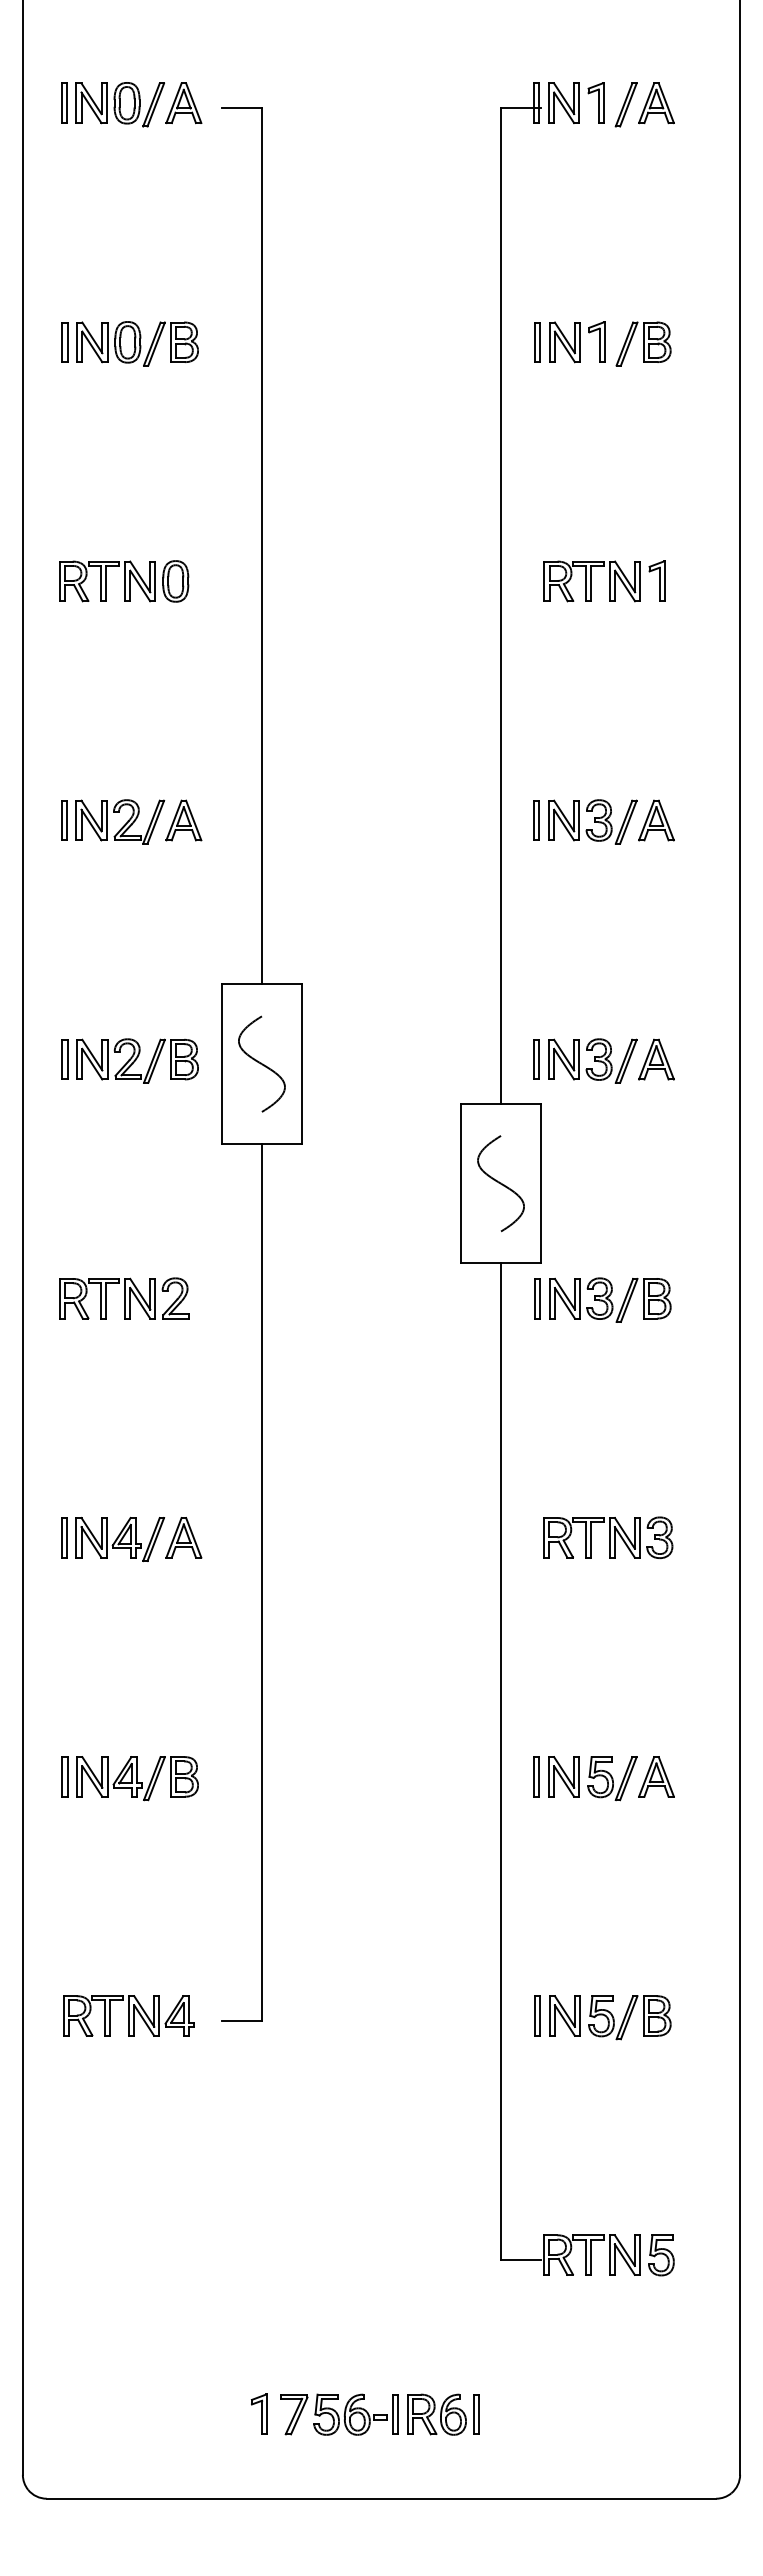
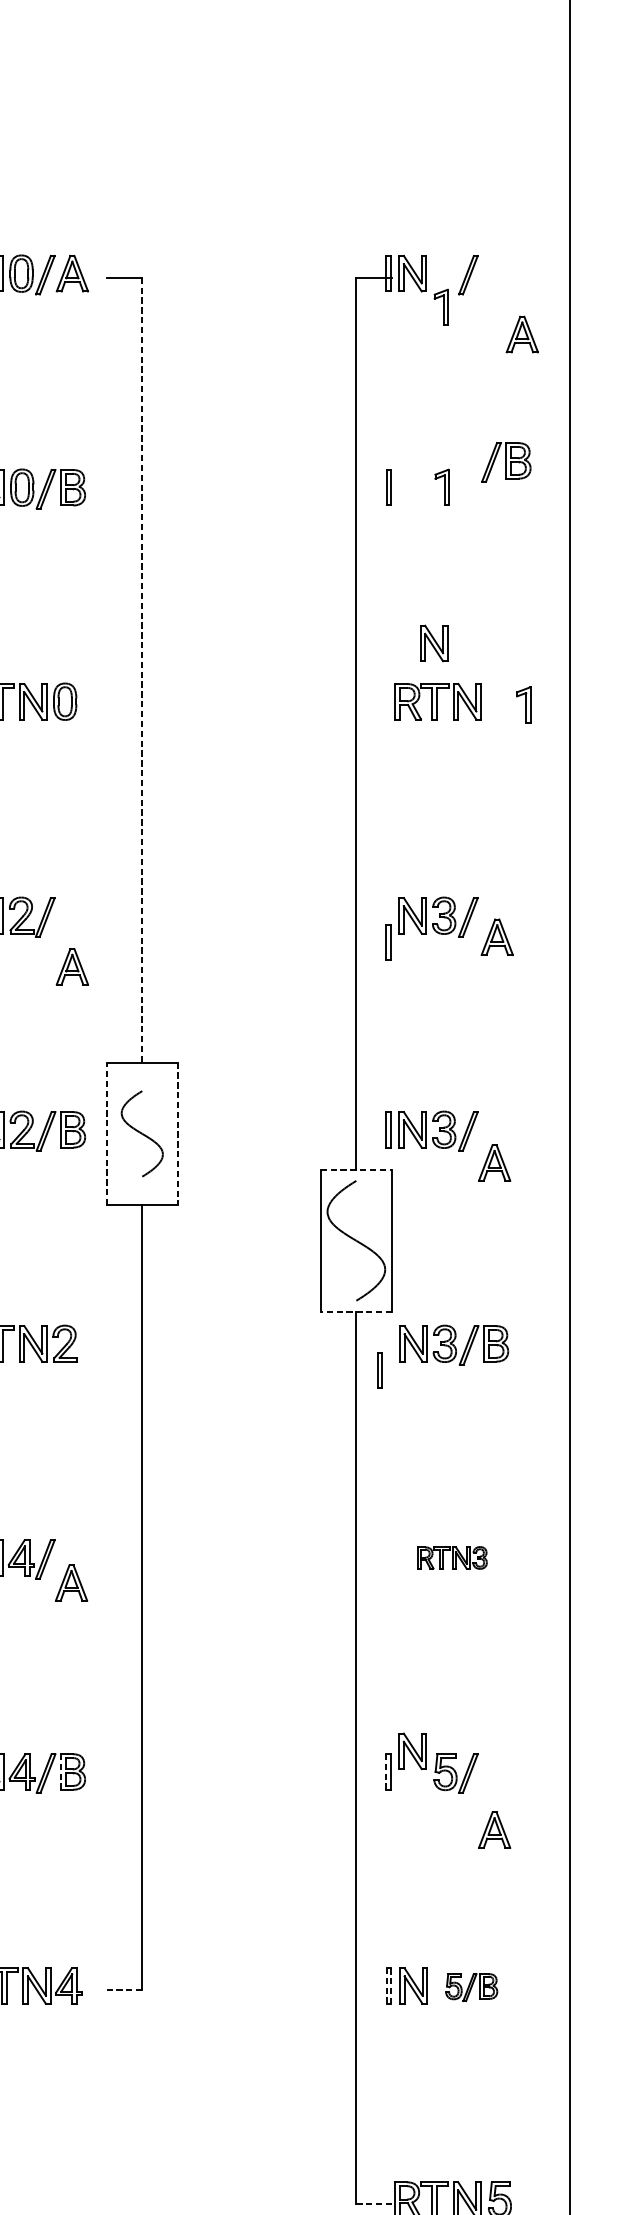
part: (595, 102) -> (440, 307), moved
part: (656, 103) -> (522, 334), moved
part: (564, 342) -> (433, 643), moved
part: (643, 343) -> (506, 461), moved
line: (261, 546) -> (141, 670), solid -> dashed
part: (656, 580) -> (523, 704), moved
part: (183, 820) -> (72, 966), moved
part: (536, 820) -> (388, 942), moved
part: (656, 820) -> (497, 937), moved
part: (656, 1059) -> (494, 1162), moved
line: (222, 1064) -> (107, 1134), solid -> dashed
line: (301, 1064) -> (177, 1134), solid -> dashed
line: (501, 1104) -> (356, 1170), solid -> dashed
part: (500, 1183) -> (355, 1240), size x1.4
line: (501, 1263) -> (356, 1312), solid -> dashed
part: (537, 1298) -> (380, 1370), moved
part: (183, 1537) -> (71, 1582), moved
part: (608, 1537) -> (452, 1557), size x0.6
line: (171, 1776) -> (61, 1771), solid -> dashed
line: (534, 1776) -> (386, 1771), solid -> dashed
part: (563, 1776) -> (412, 1750), moved
part: (656, 1776) -> (494, 1829), moved
line: (534, 2016) -> (386, 1986), solid -> dashed
line: (540, 2016) -> (391, 1986), solid -> dashed
part: (629, 2017) -> (471, 1987), size x0.7
line: (242, 2020) -> (124, 1990), solid -> dashed
line: (520, 2259) -> (373, 2203), solid -> dashed

